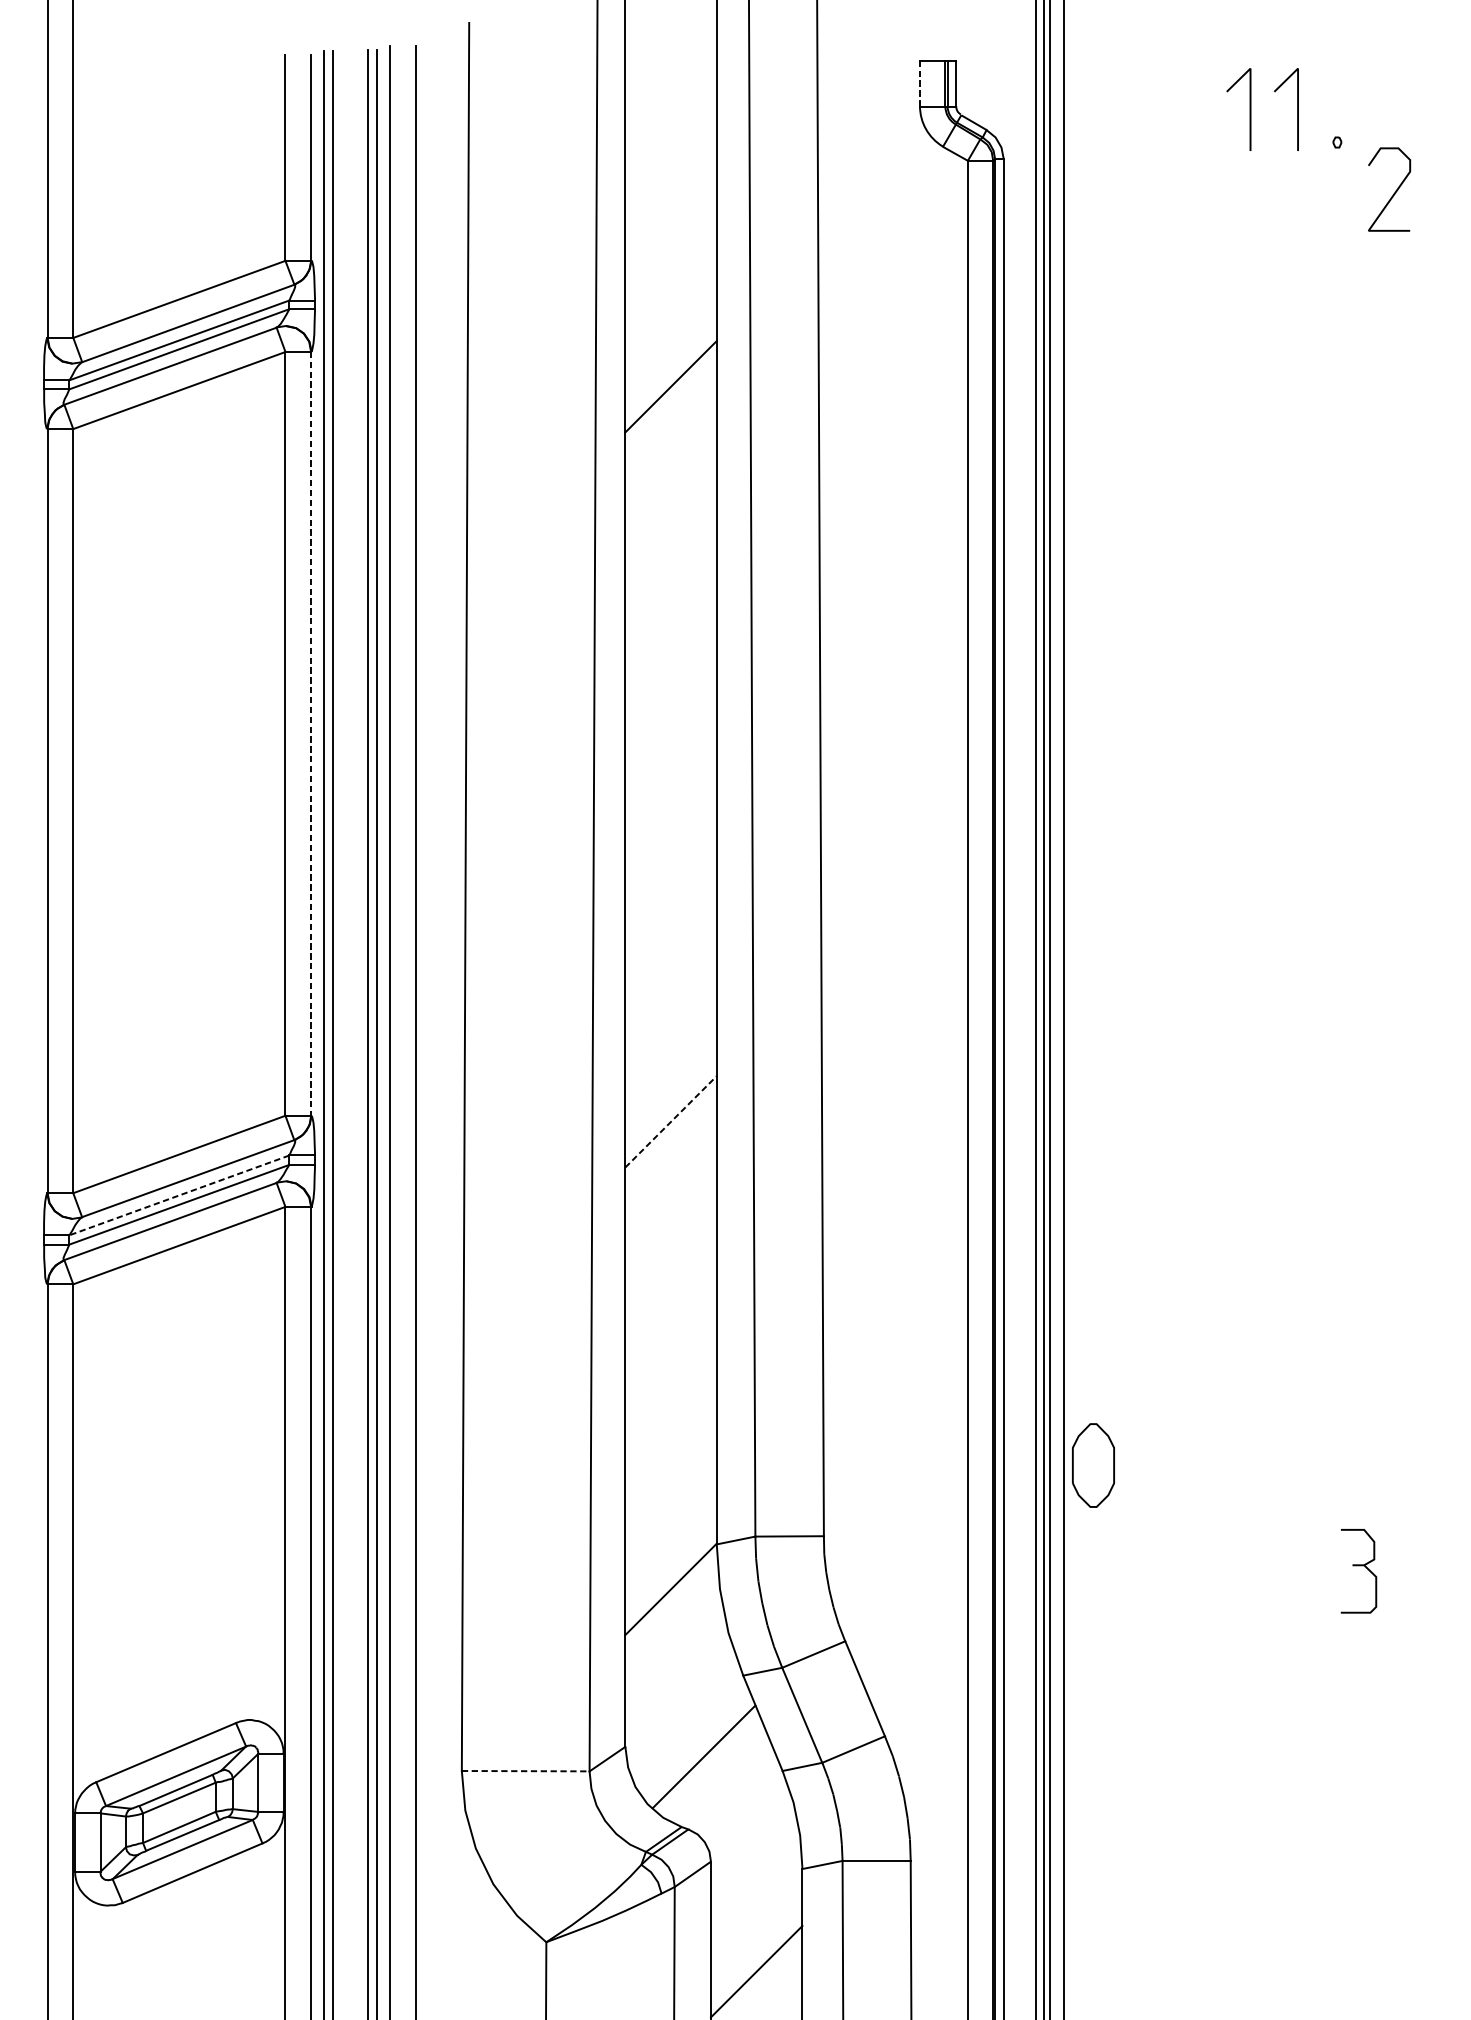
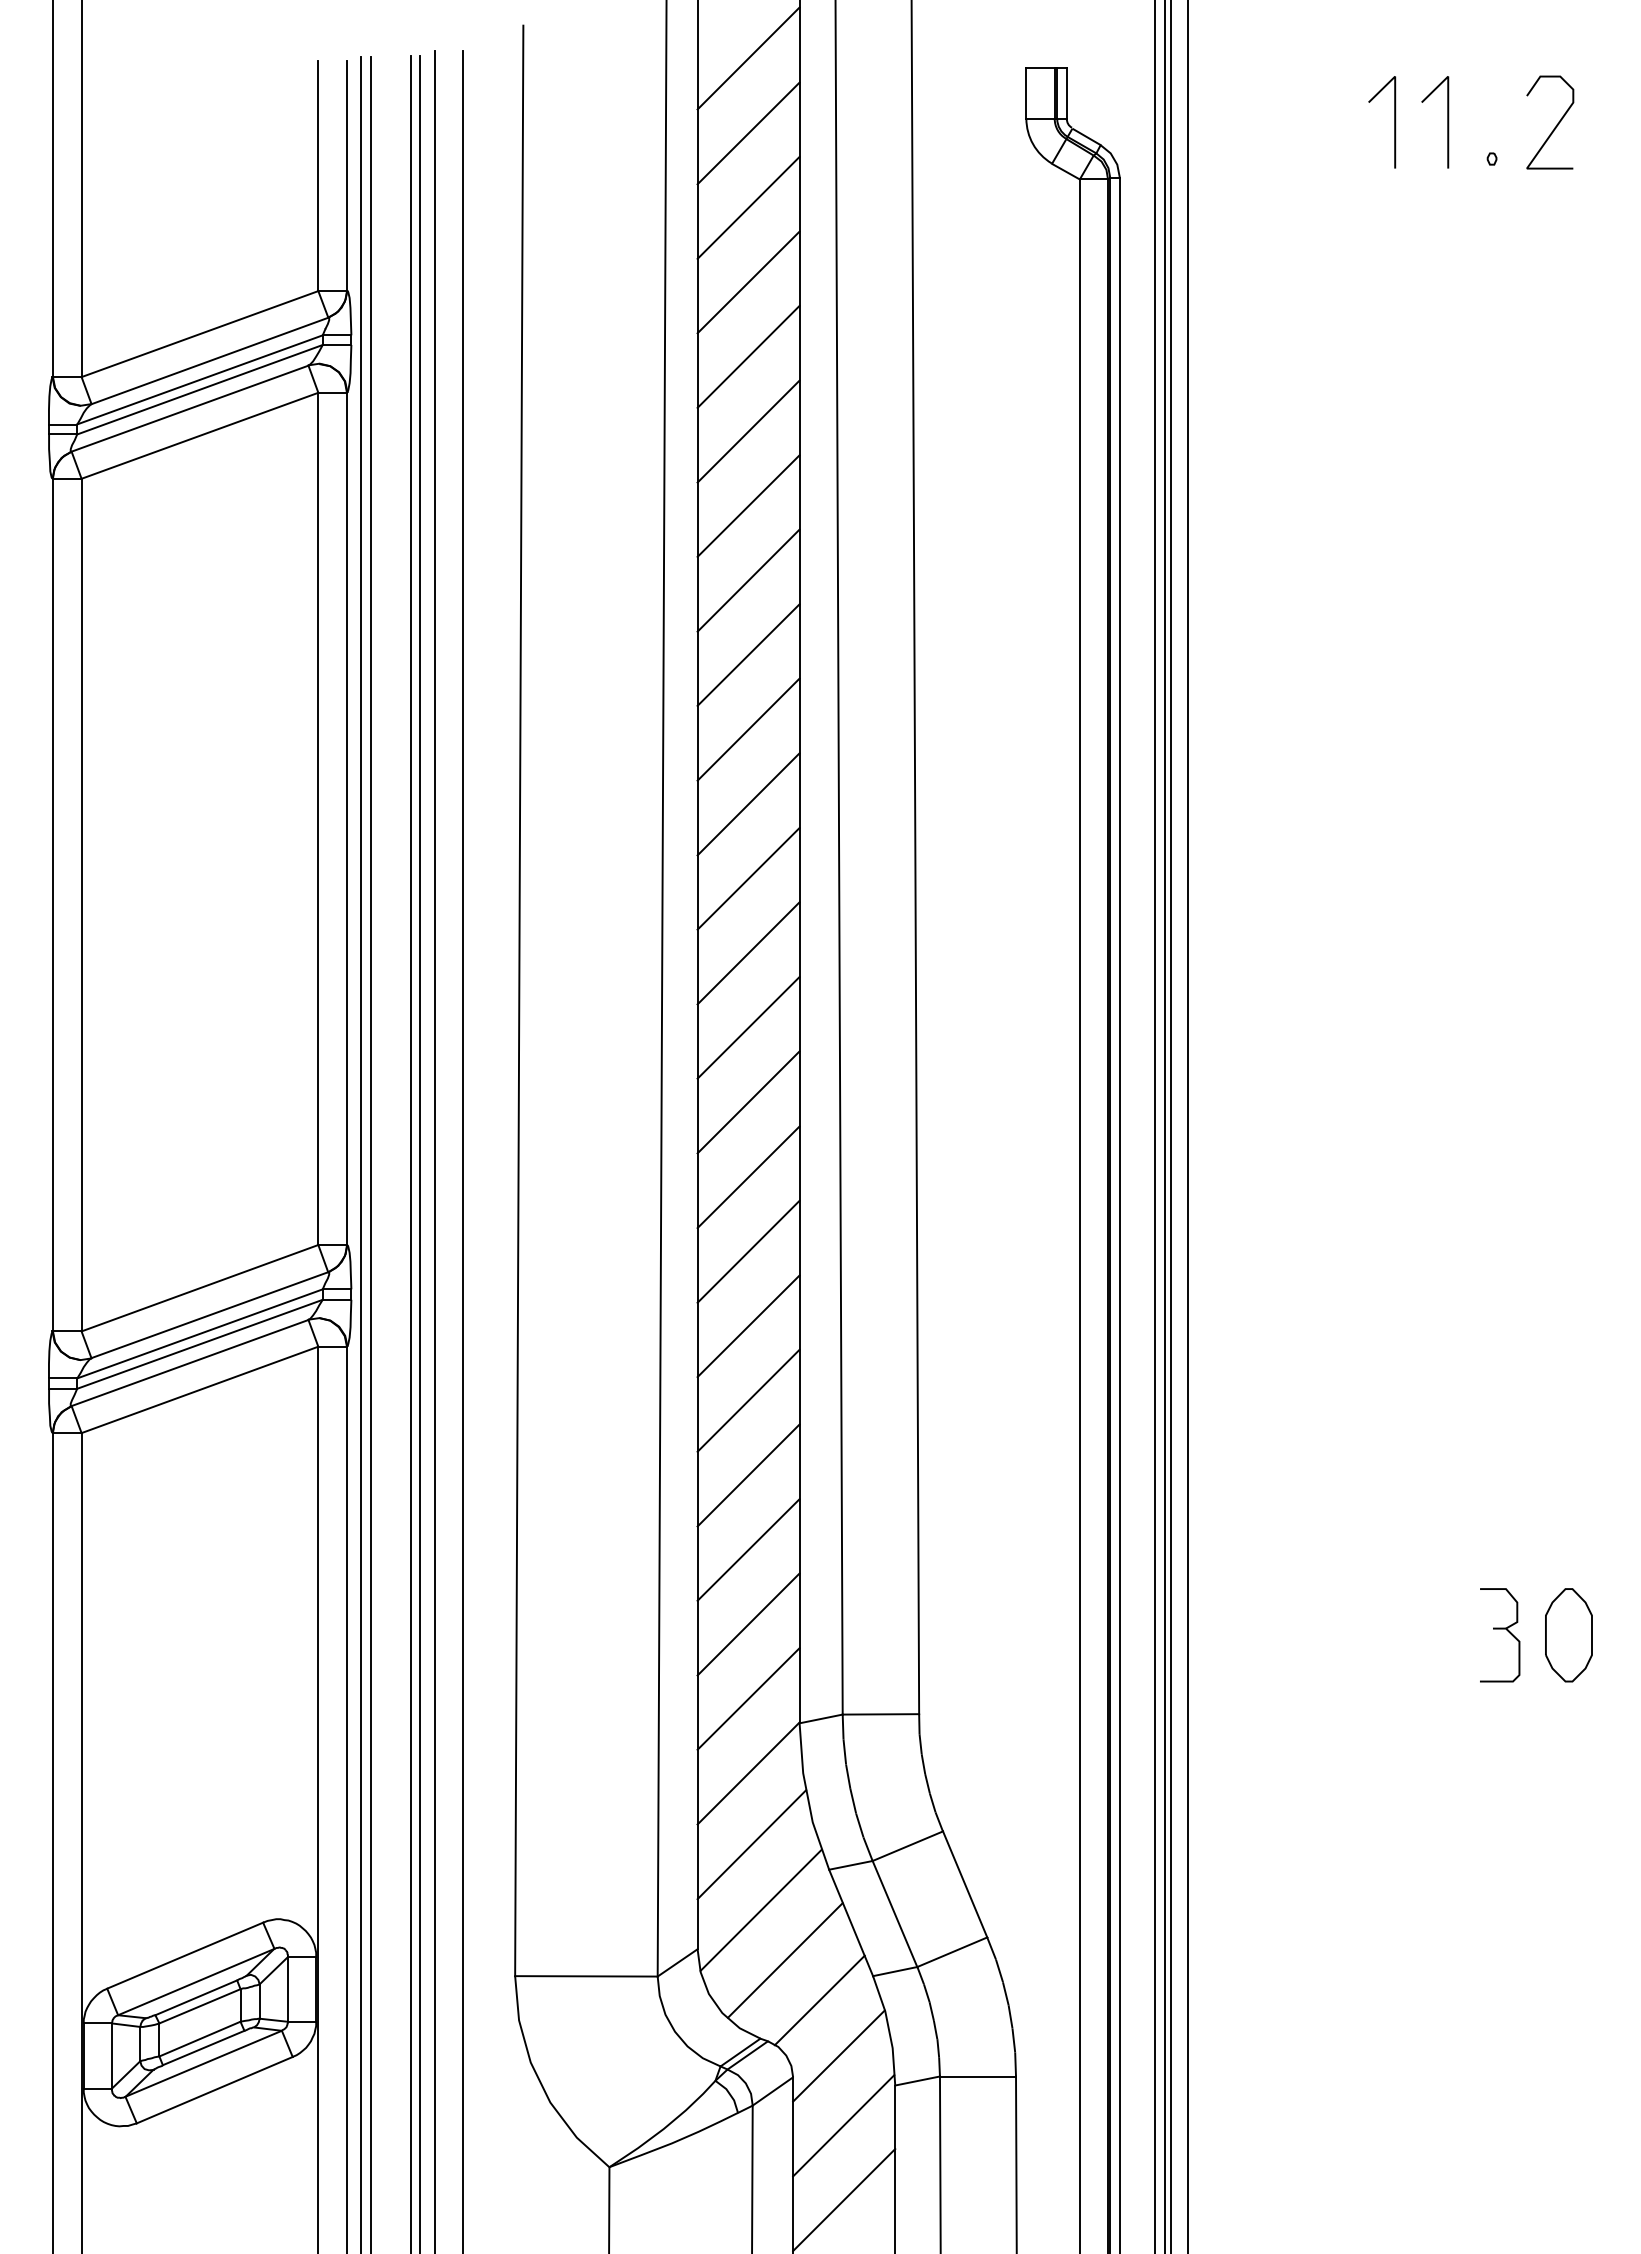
line: (670, 52) -> (748, 58), added
line: (920, 83) -> (1026, 93), dashed -> solid
line: (670, 119) -> (748, 133), added
line: (670, 185) -> (748, 207), added
curve: (1395, 191) -> (1556, 124), moved
line: (670, 253) -> (748, 282), added
line: (670, 319) -> (748, 356), added
line: (670, 453) -> (748, 505), added
line: (670, 520) -> (748, 580), added
line: (670, 586) -> (748, 654), added
line: (670, 653) -> (748, 729), added
line: (670, 720) -> (748, 804), added
line: (311, 734) -> (347, 819), dashed -> solid
line: (670, 787) -> (748, 878), added
line: (670, 854) -> (748, 953), added
line: (670, 920) -> (748, 1027), added
line: (670, 988) -> (748, 1102), added
line: (670, 1055) -> (748, 1177), added
line: (670, 1121) -> (748, 1251), dashed -> solid
line: (670, 1188) -> (748, 1326), added
line: (179, 1195) -> (200, 1333), dashed -> solid
line: (670, 1255) -> (748, 1400), added
line: (670, 1322) -> (748, 1475), added
line: (670, 1388) -> (748, 1549), added
line: (670, 1455) -> (748, 1624), added
part: (1093, 1465) -> (1568, 1635), moved
line: (670, 1522) -> (748, 1698), added
part: (1359, 1571) -> (1500, 1635), moved
line: (673, 1653) -> (751, 1844), added
line: (681, 1711) -> (760, 1909), added
line: (525, 1771) -> (586, 1976), dashed -> solid
line: (734, 1792) -> (819, 2000), added
line: (751, 1842) -> (838, 2055), added
line: (756, 1904) -> (843, 2125), added

